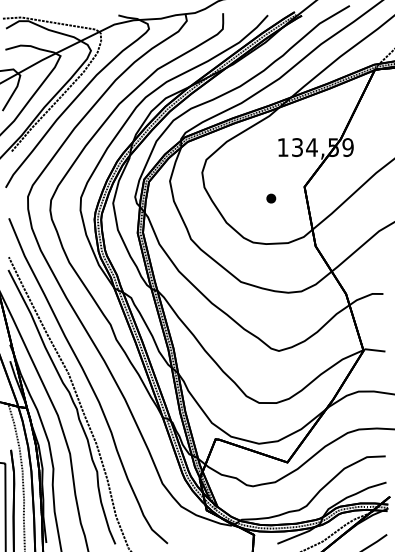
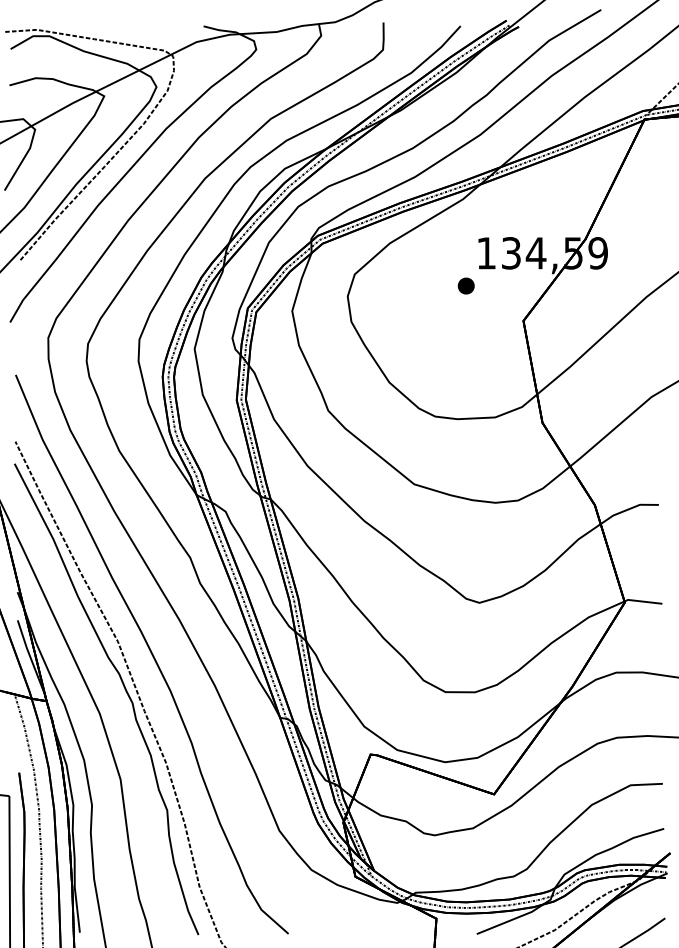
part: (271, 198) -> (466, 285), moved

